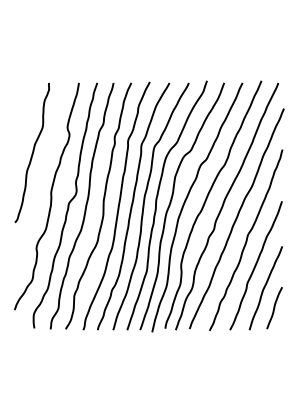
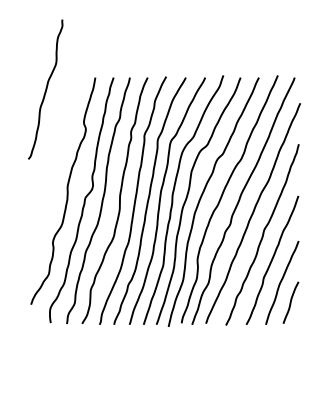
curve: (32, 152) -> (45, 89), moved

